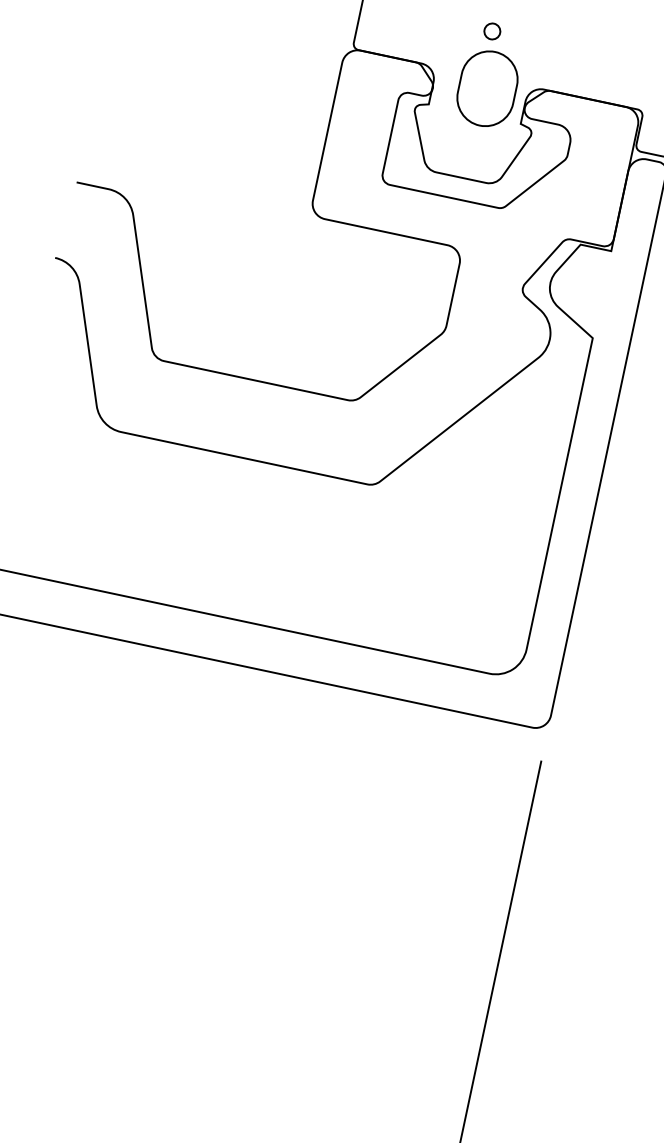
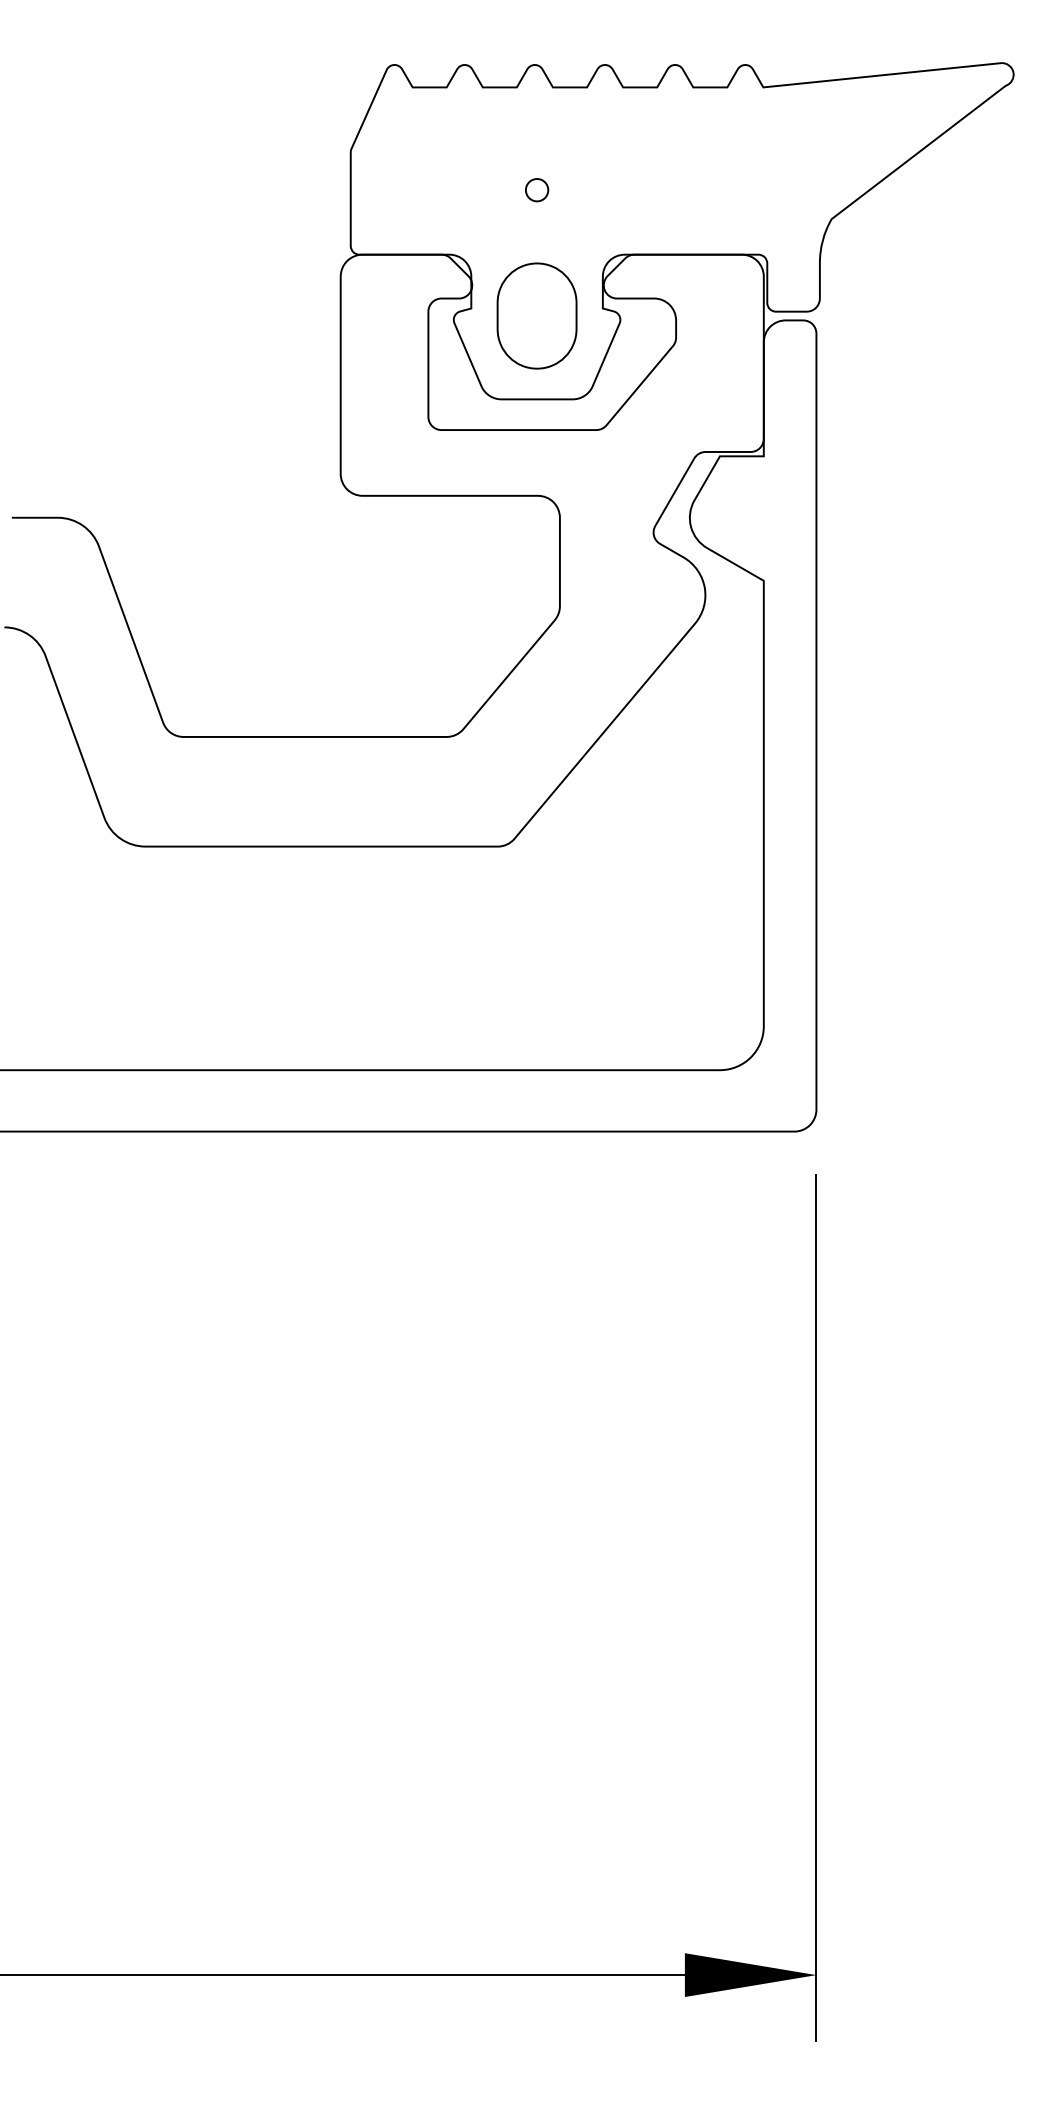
part: (487, 88) -> (536, 315), moved

